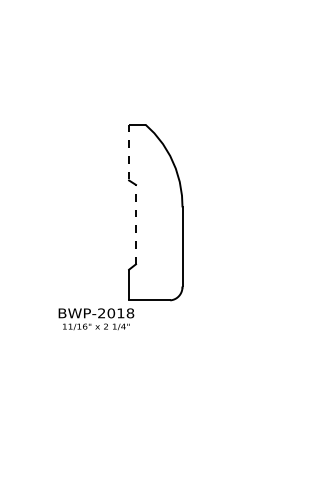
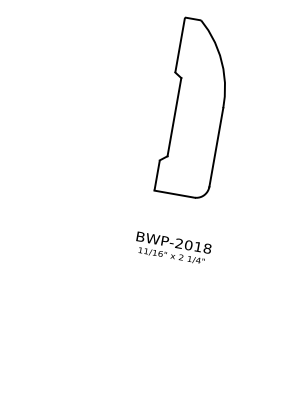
line: (129, 152) -> (180, 45), dashed -> solid
line: (135, 224) -> (173, 116), dashed -> solid
text: (96, 319) -> (173, 248), moved

